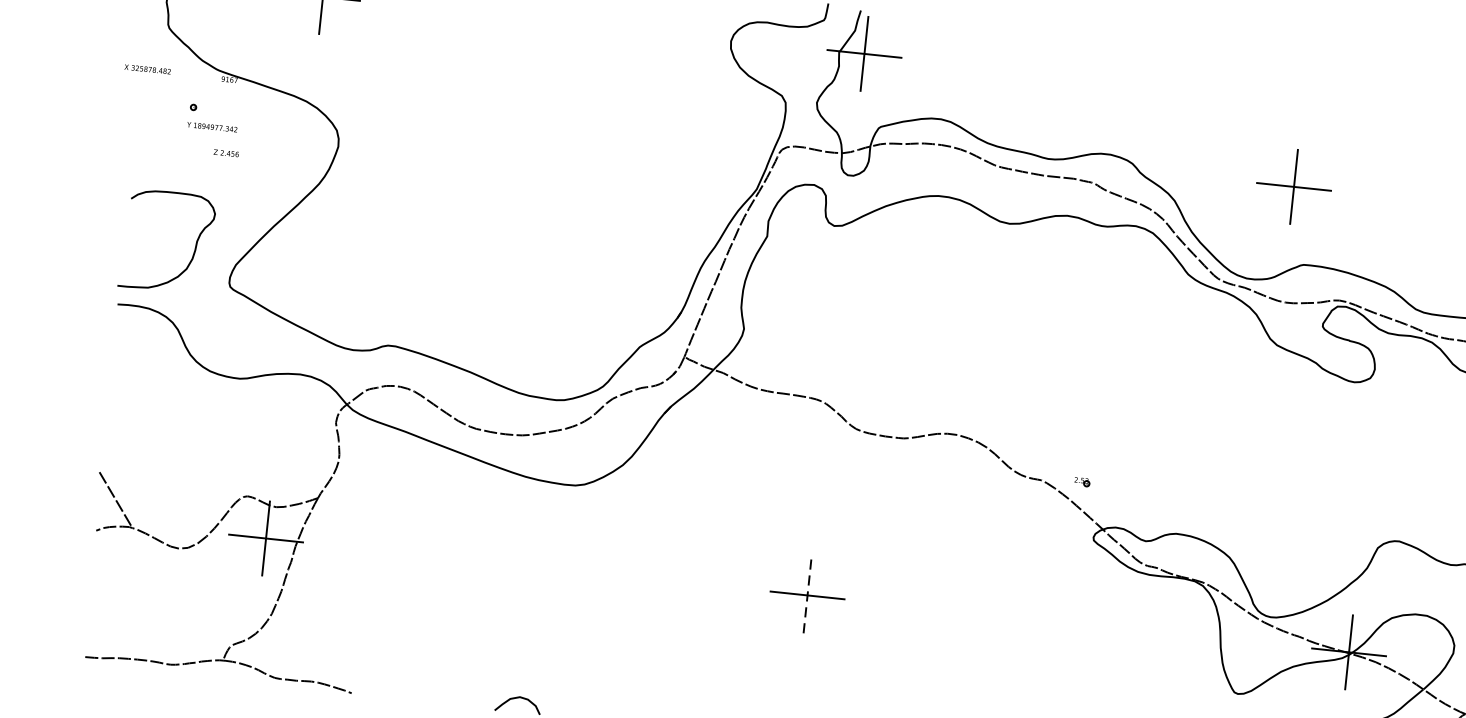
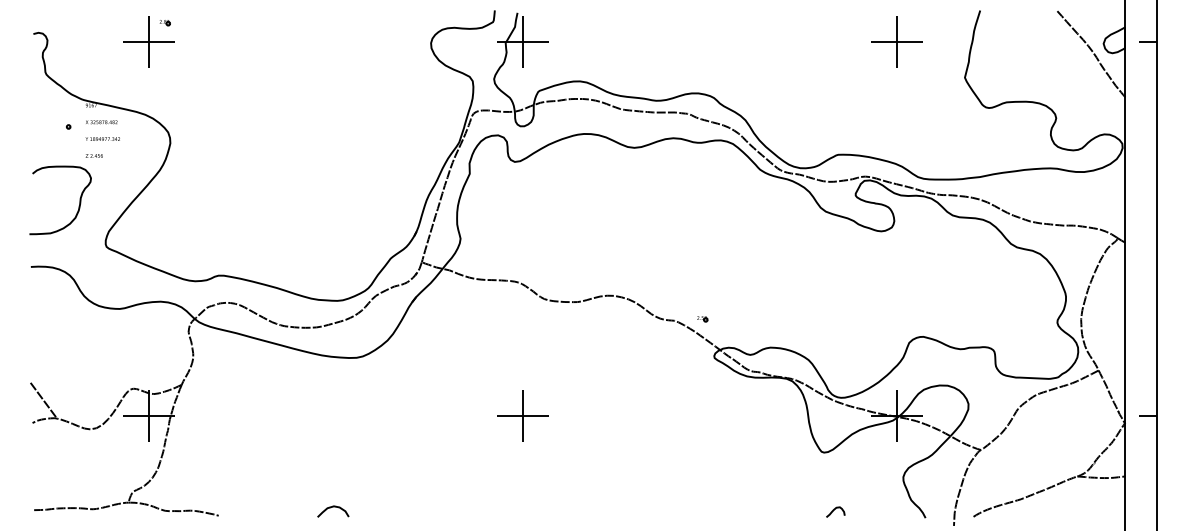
text: (147, 69) -> (101, 122), moved
text: (211, 126) -> (102, 138), moved
part: (1293, 185) -> (896, 41), moved
curve: (192, 253) -> (78, 206), moved
line: (808, 595) -> (523, 416), dashed -> solid

